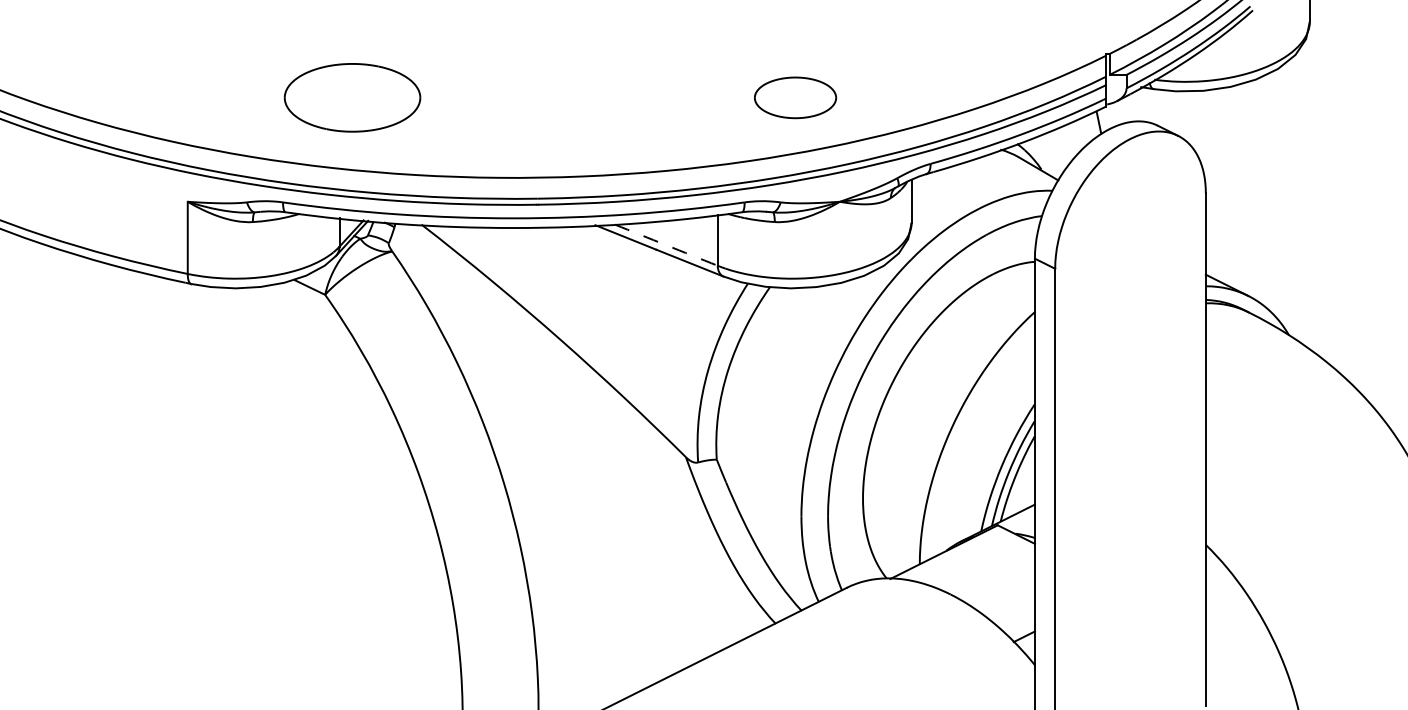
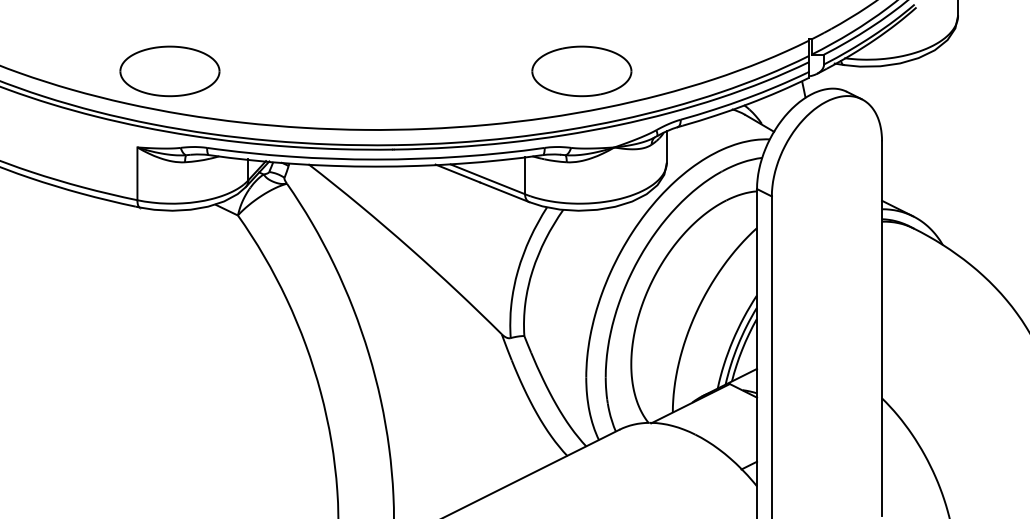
part: (351, 97) -> (169, 71), moved
part: (794, 97) -> (581, 71), size x1.67
arc: (666, 245) -> (487, 179), dashed -> solid

